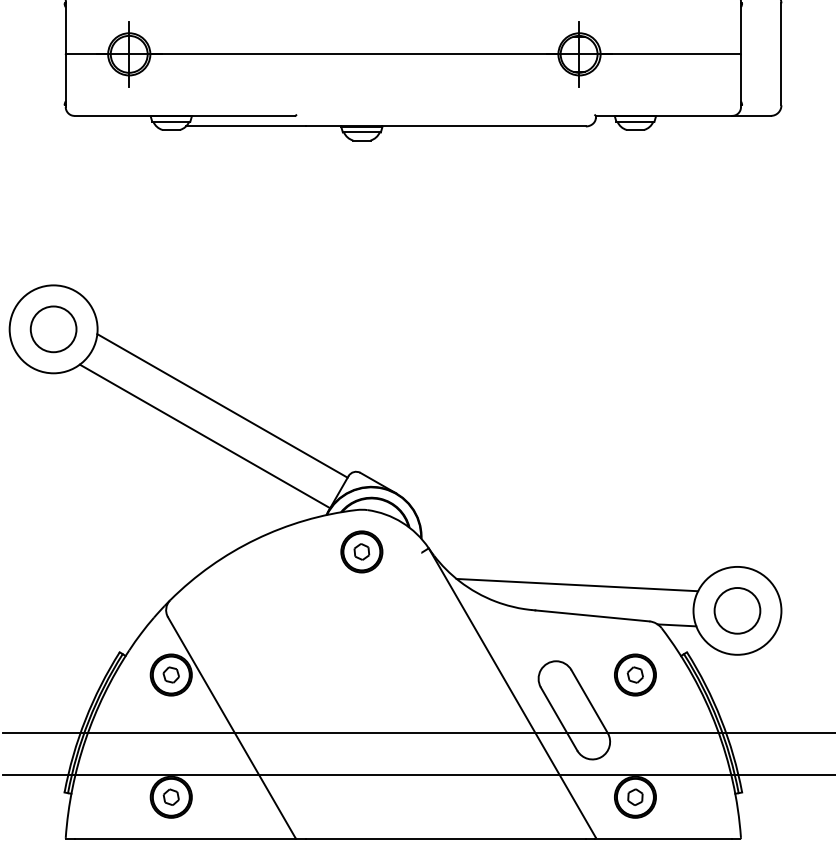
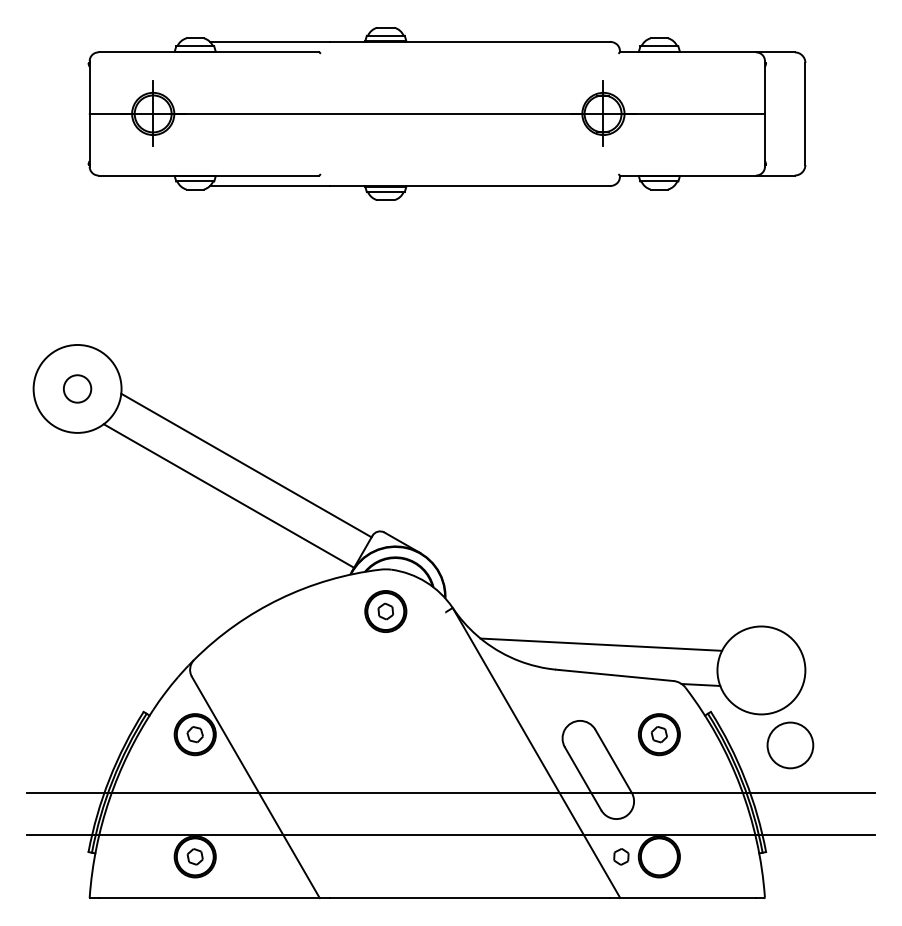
circle: (53, 328) -> (77, 388), size x0.6
circle: (737, 610) -> (790, 745), moved
part: (635, 796) -> (621, 856), moved

